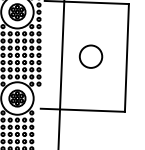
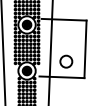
circle: (91, 56) -> (66, 61), moved

